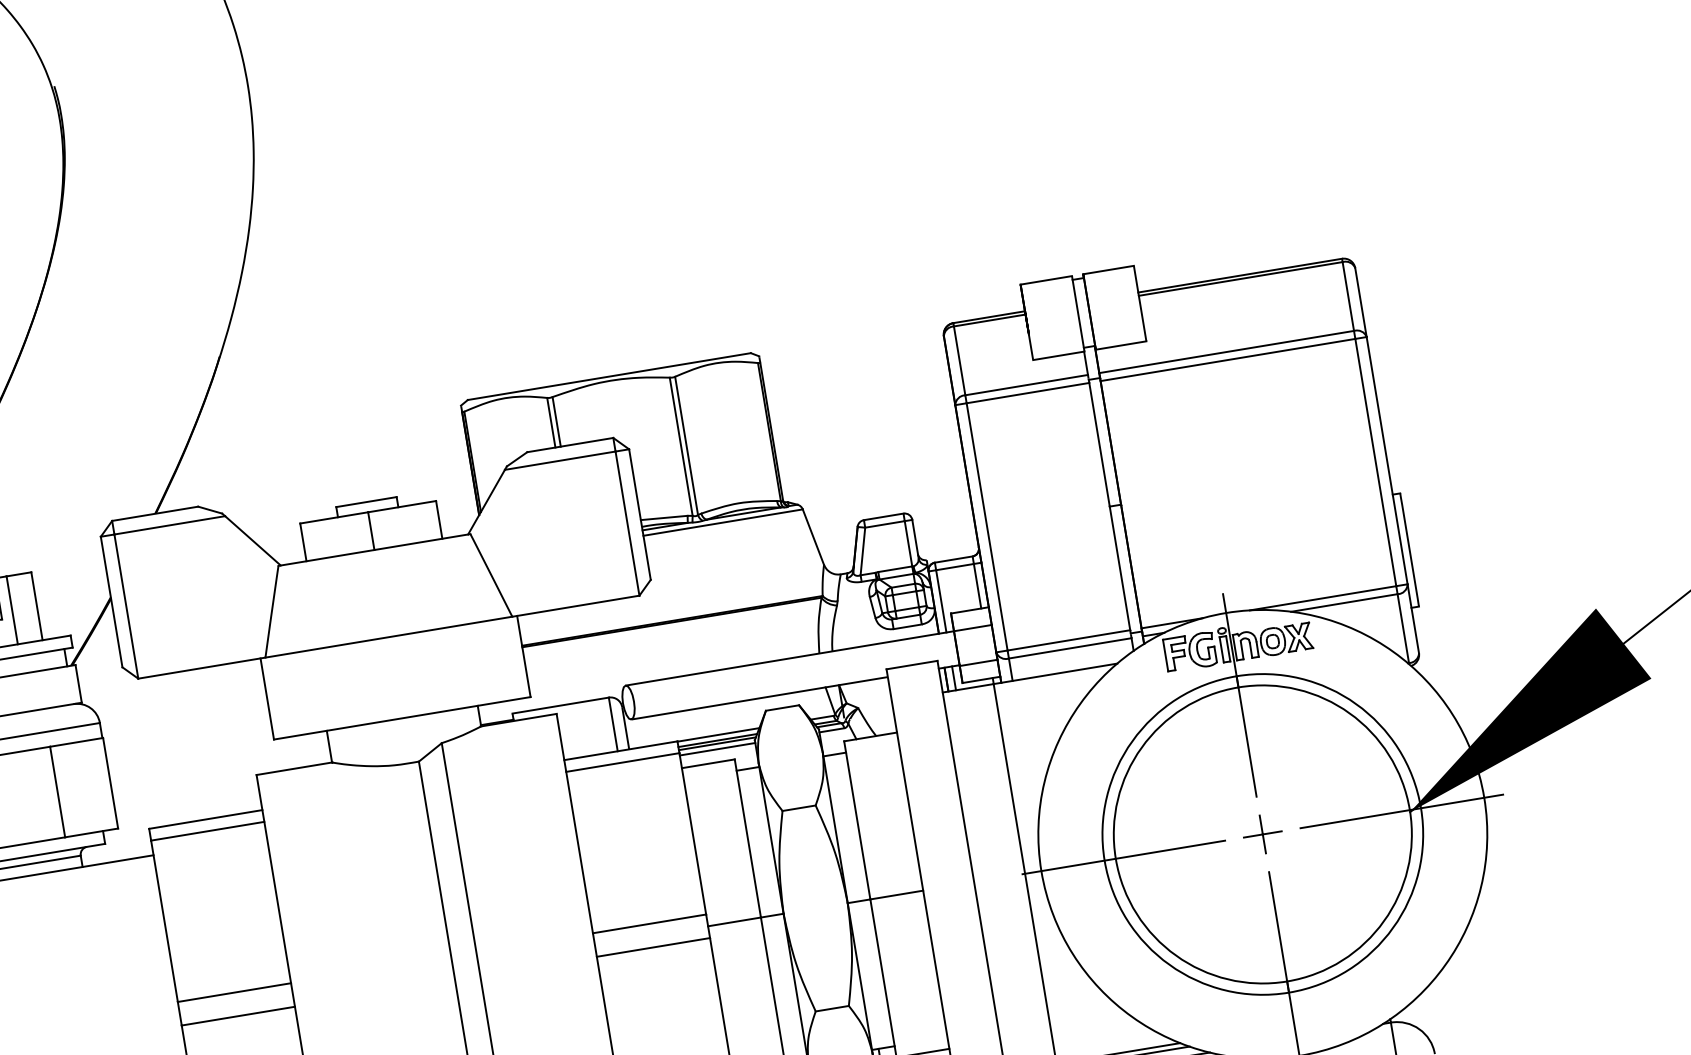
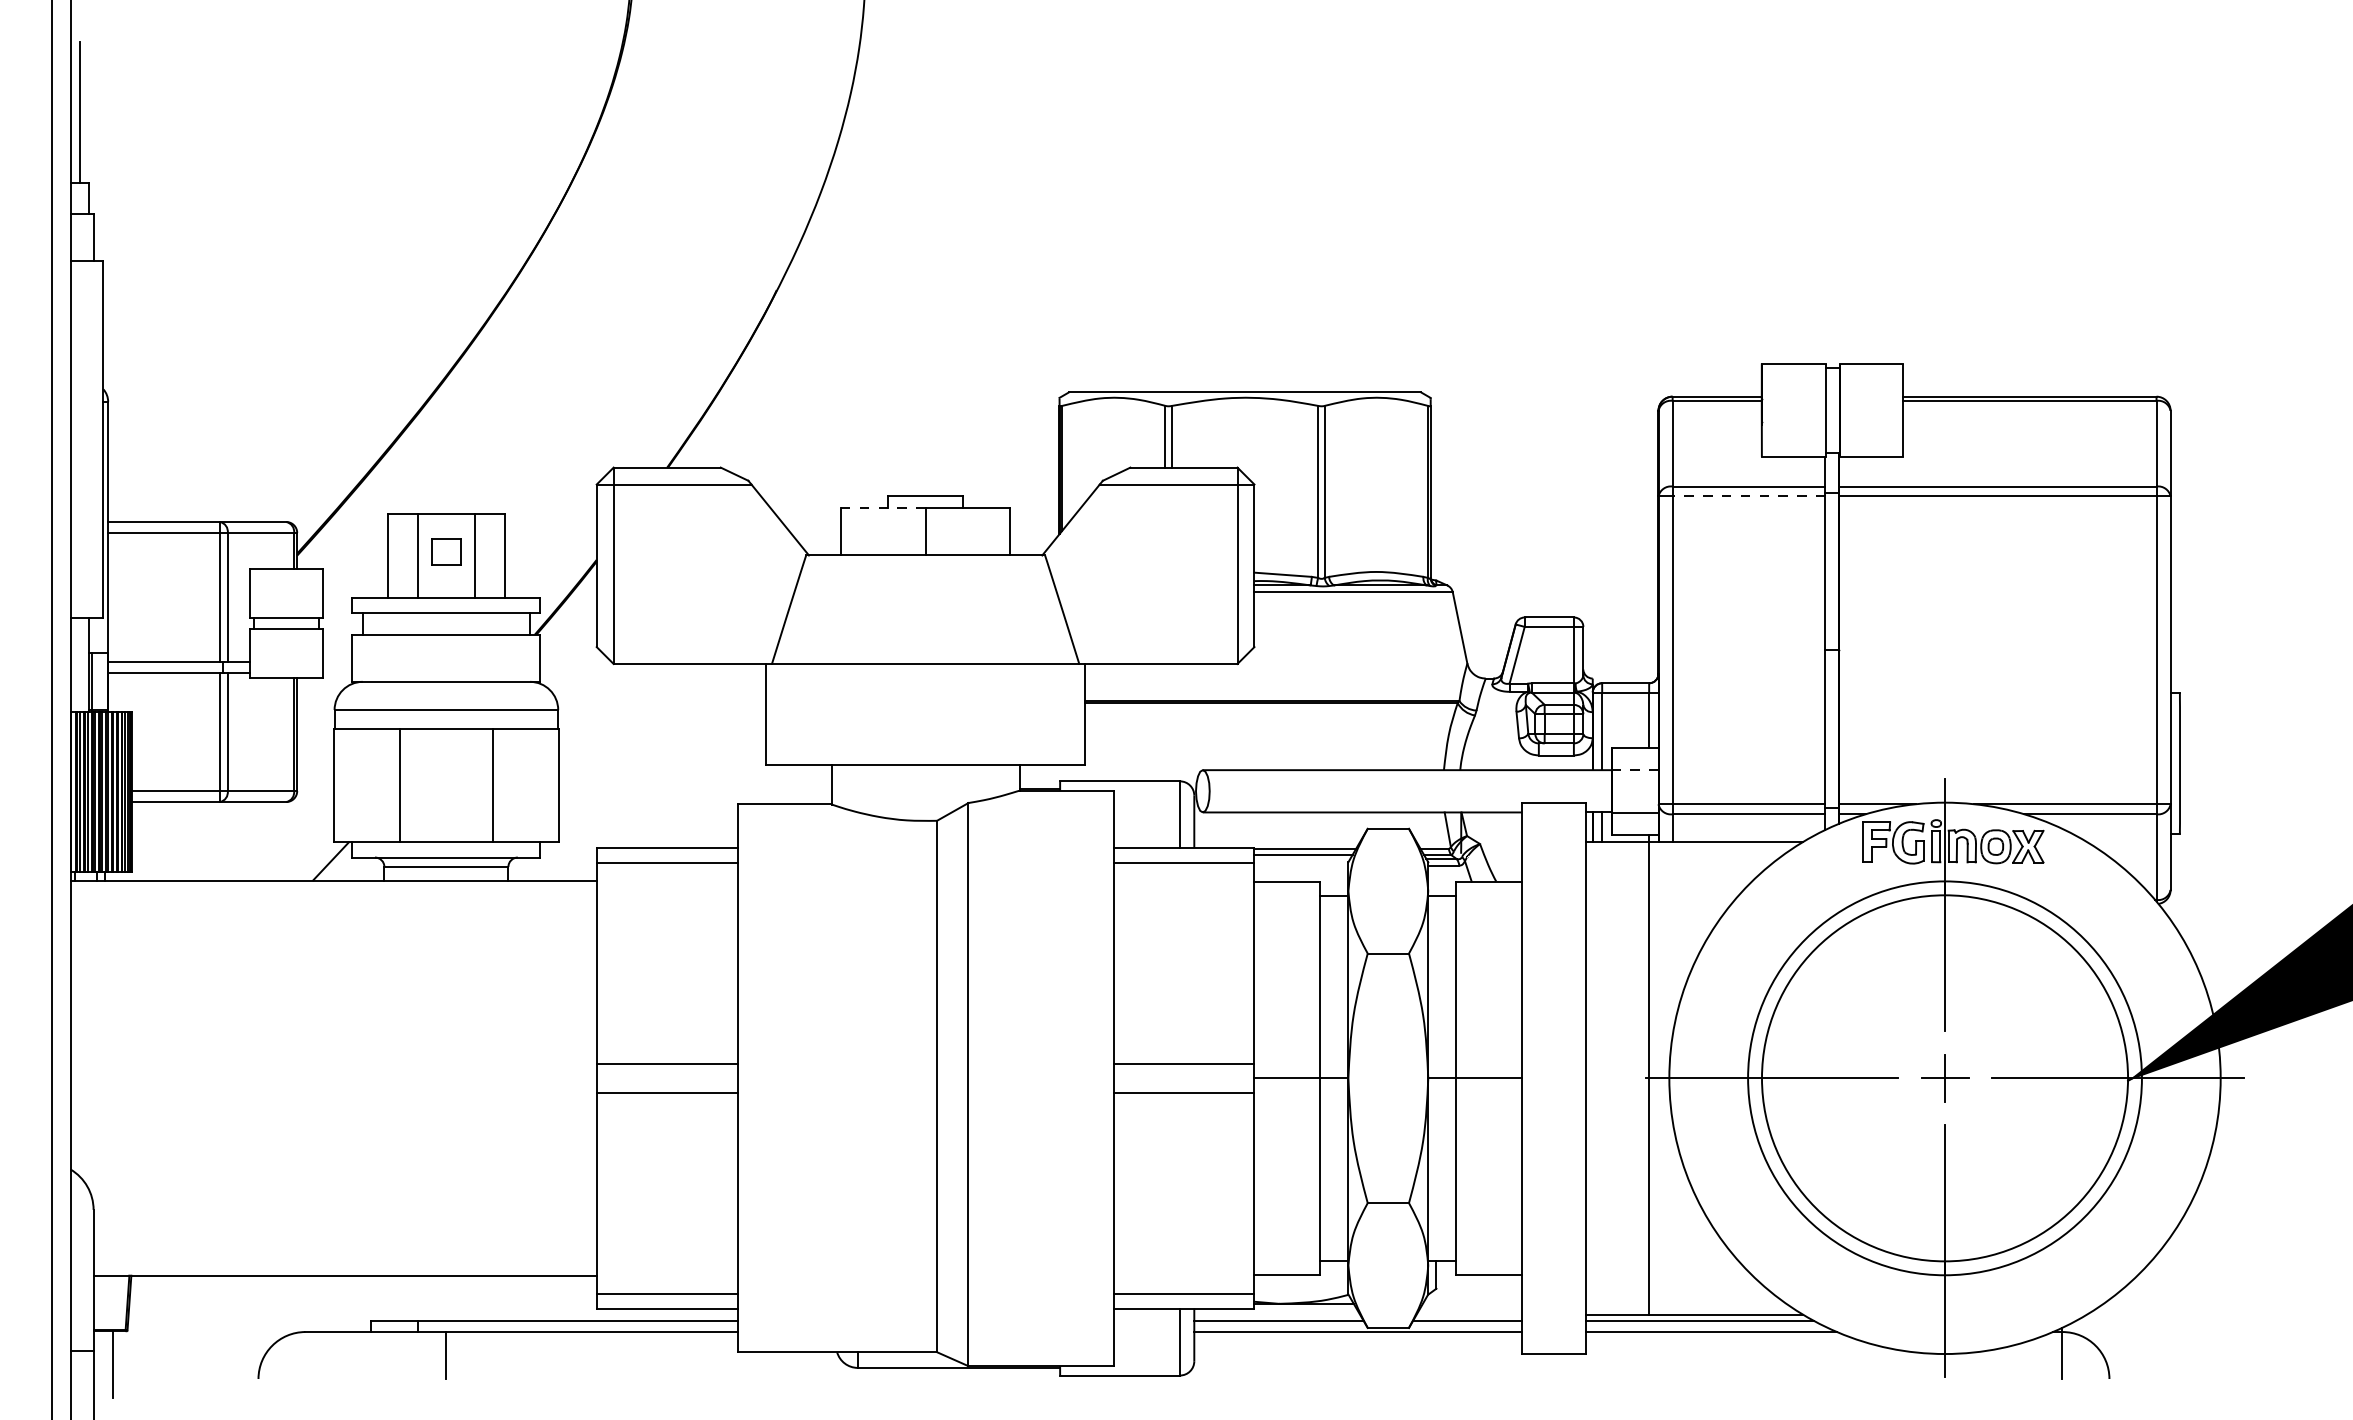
line: (1027, 393) -> (1748, 496), solid -> dashed
line: (334, 517) -> (883, 508), solid -> dashed
line: (973, 628) -> (1635, 770), solid -> dashed
line: (717, 744) -> (1302, 859), removed
line: (717, 749) -> (1301, 865), removed

